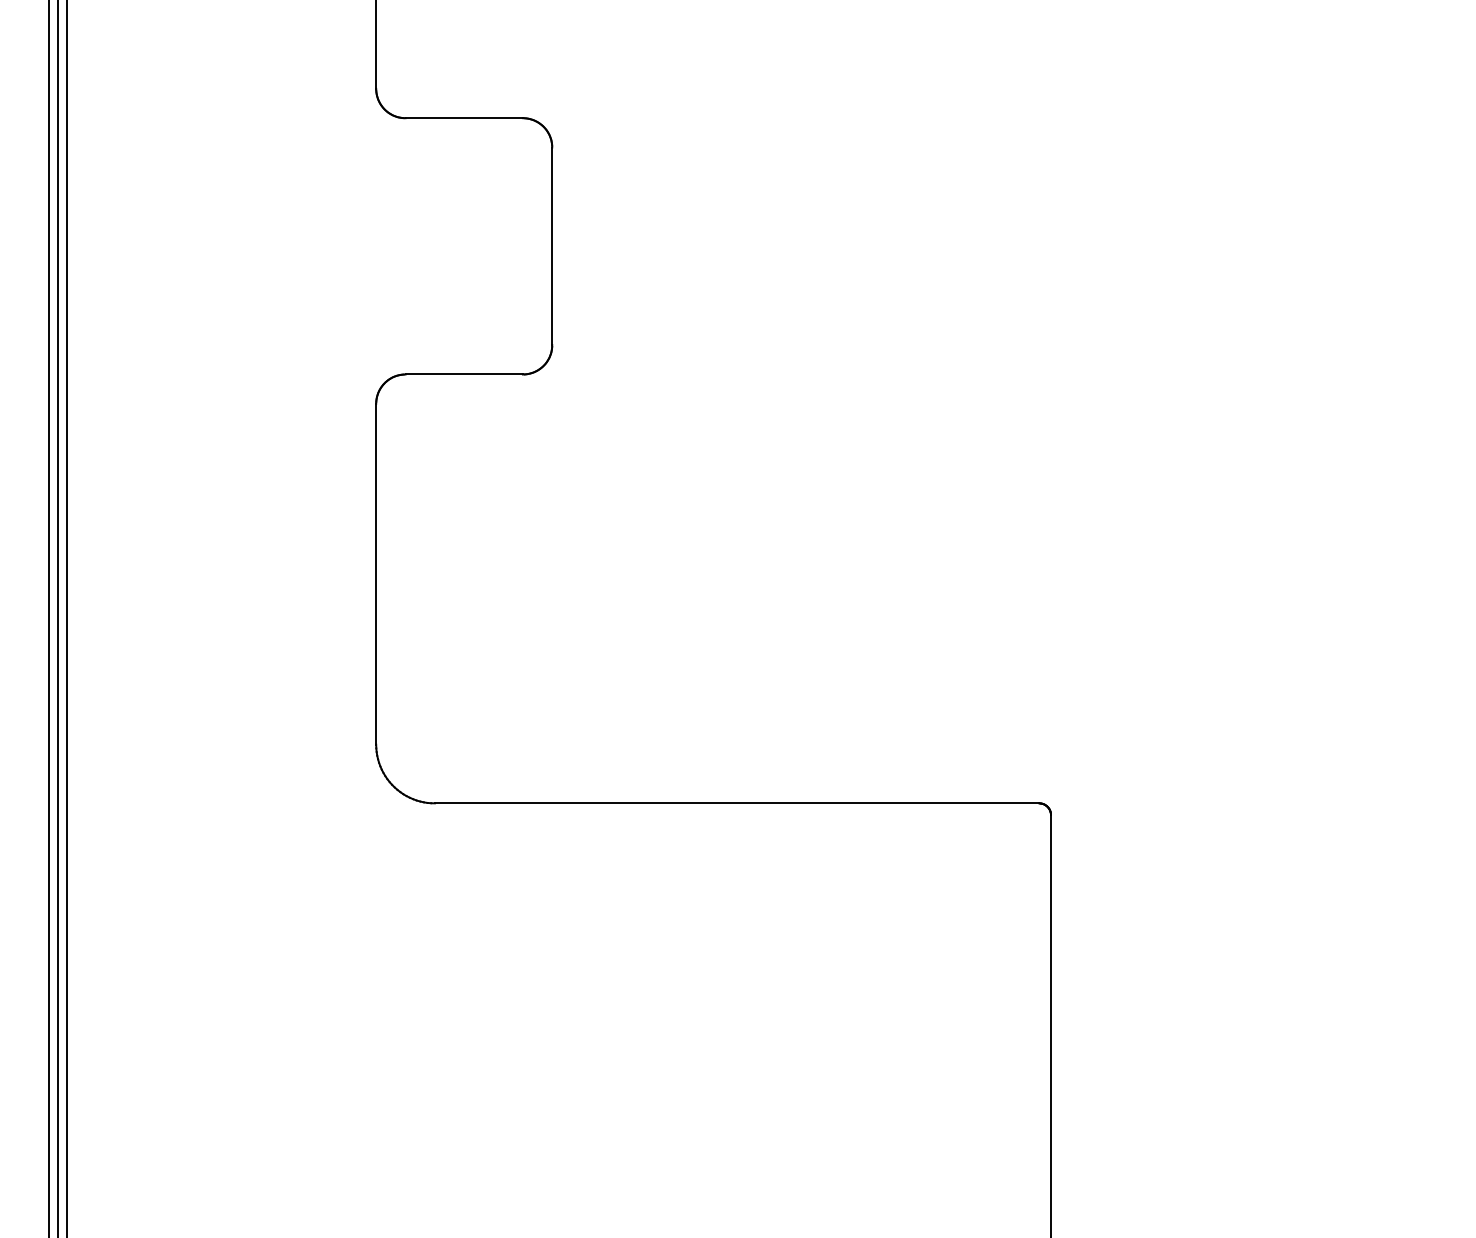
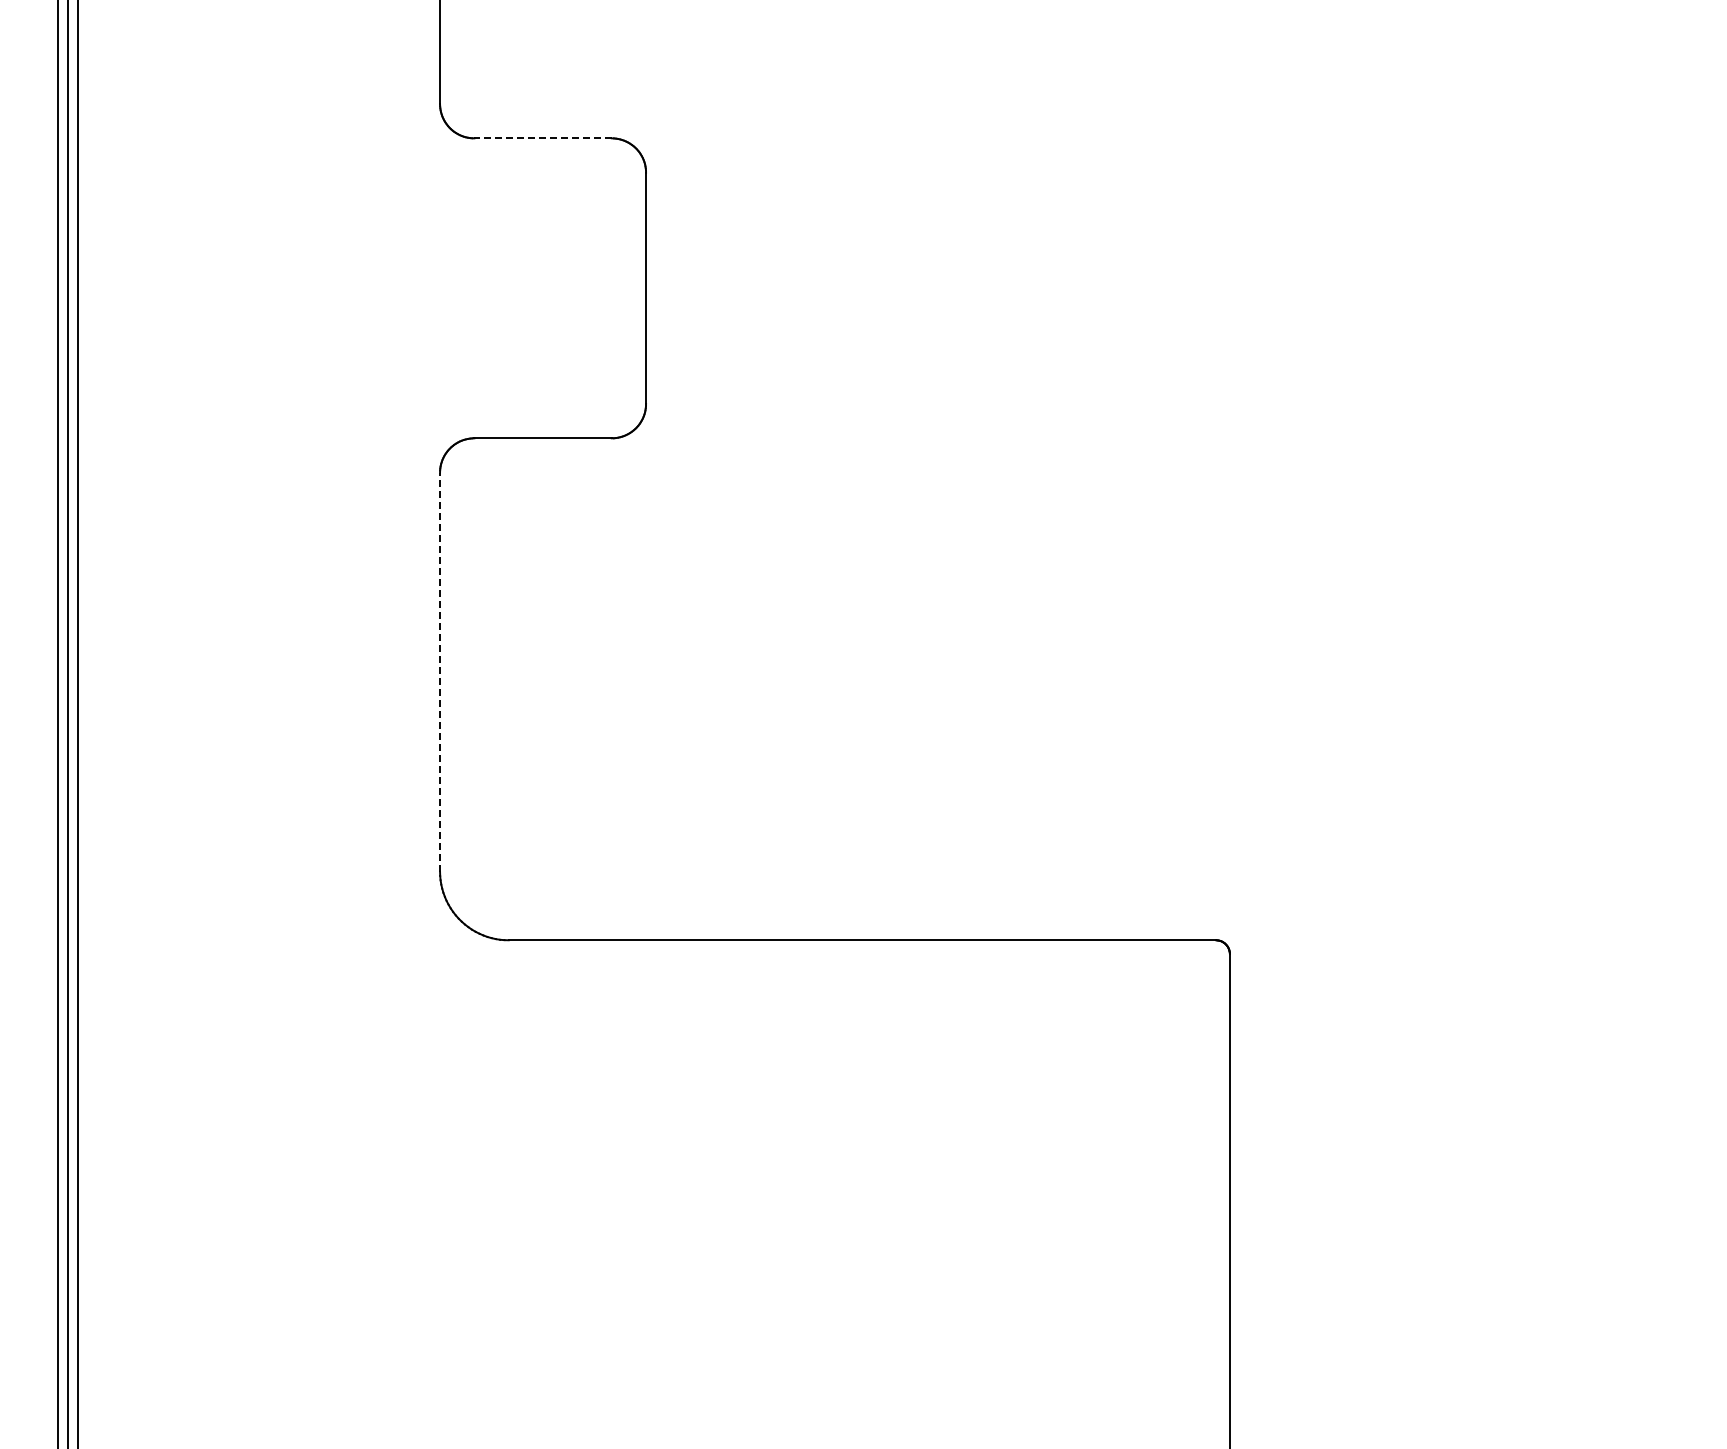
line: (464, 118) -> (543, 138), solid -> dashed
line: (376, 573) -> (440, 671), solid -> dashed

